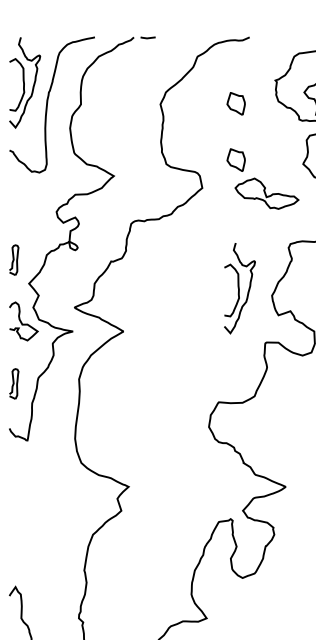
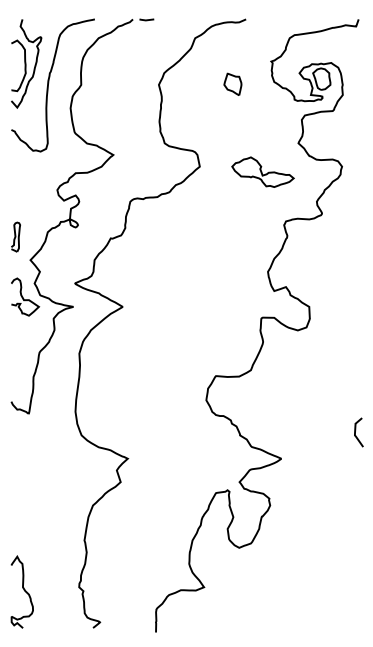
part: (235, 159) -> (232, 138), removed
part: (239, 288) -> (236, 264), removed
part: (13, 383) -> (15, 357), removed

